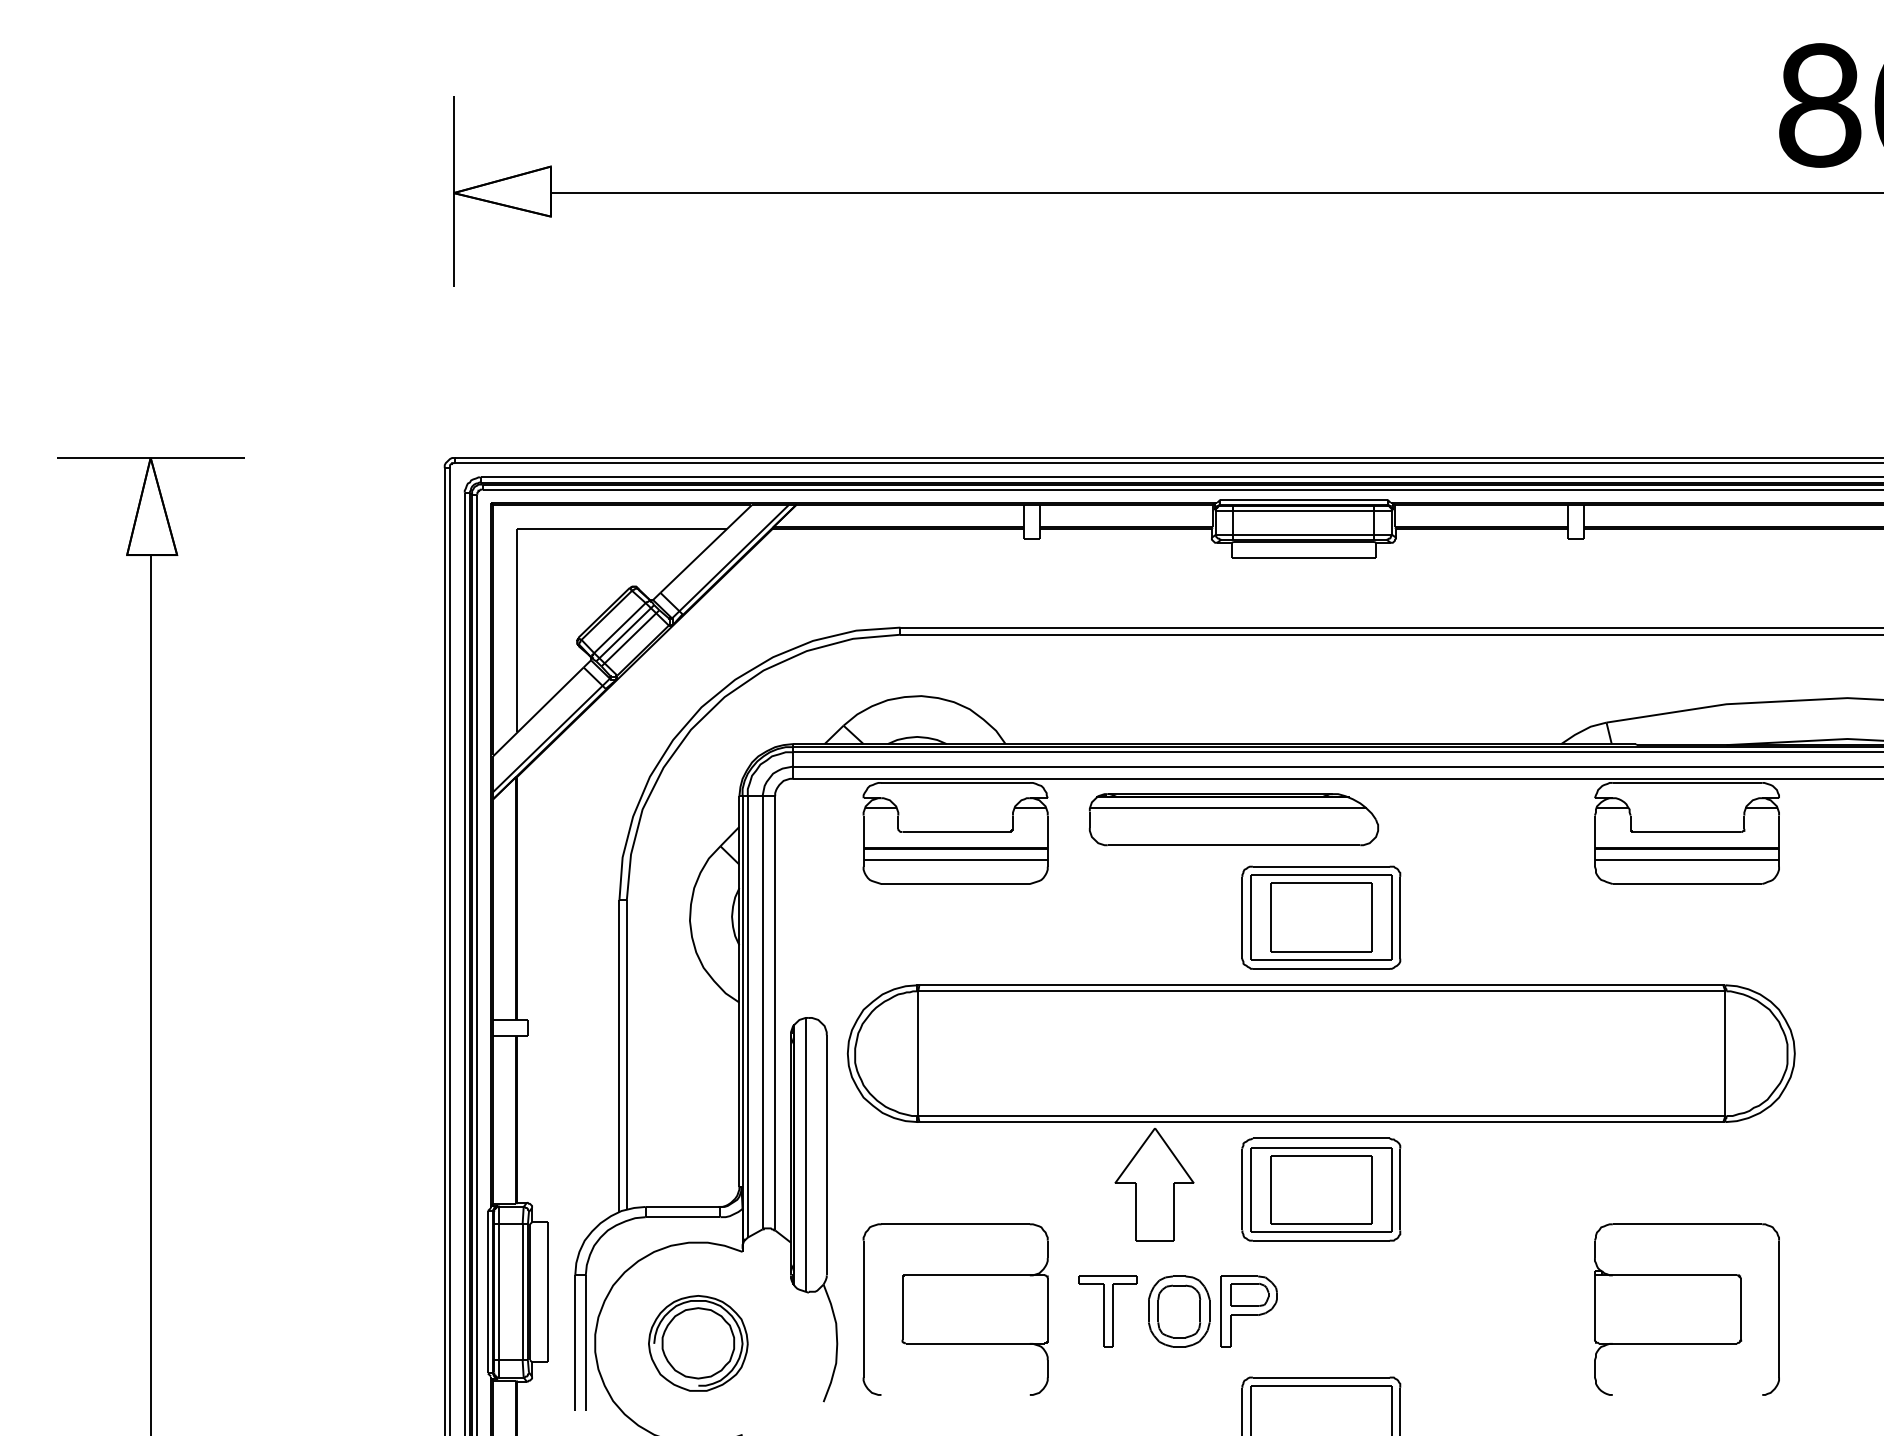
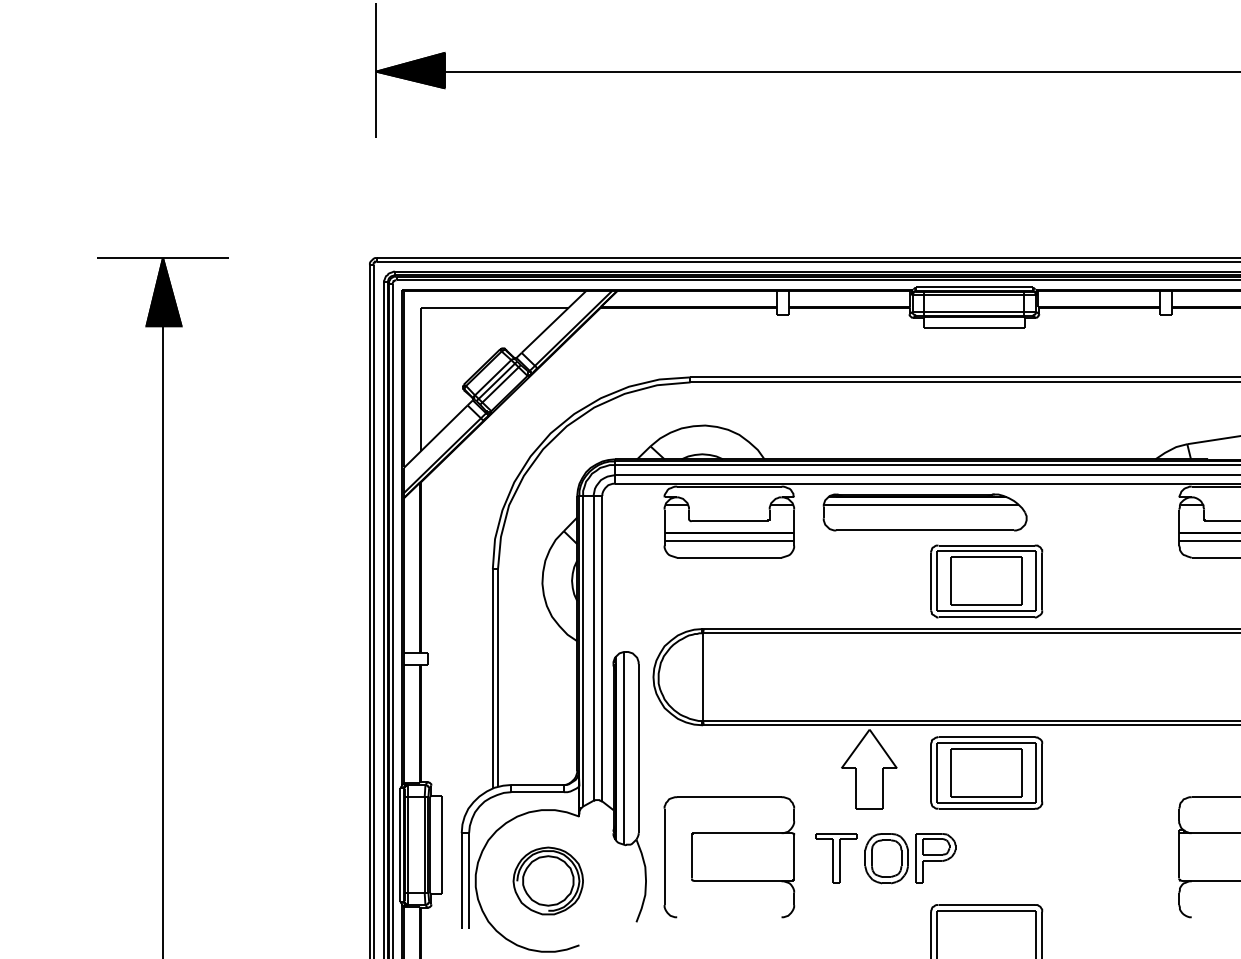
fill: (501, 191) -> (409, 70), added
fill: (152, 506) -> (164, 292), added

